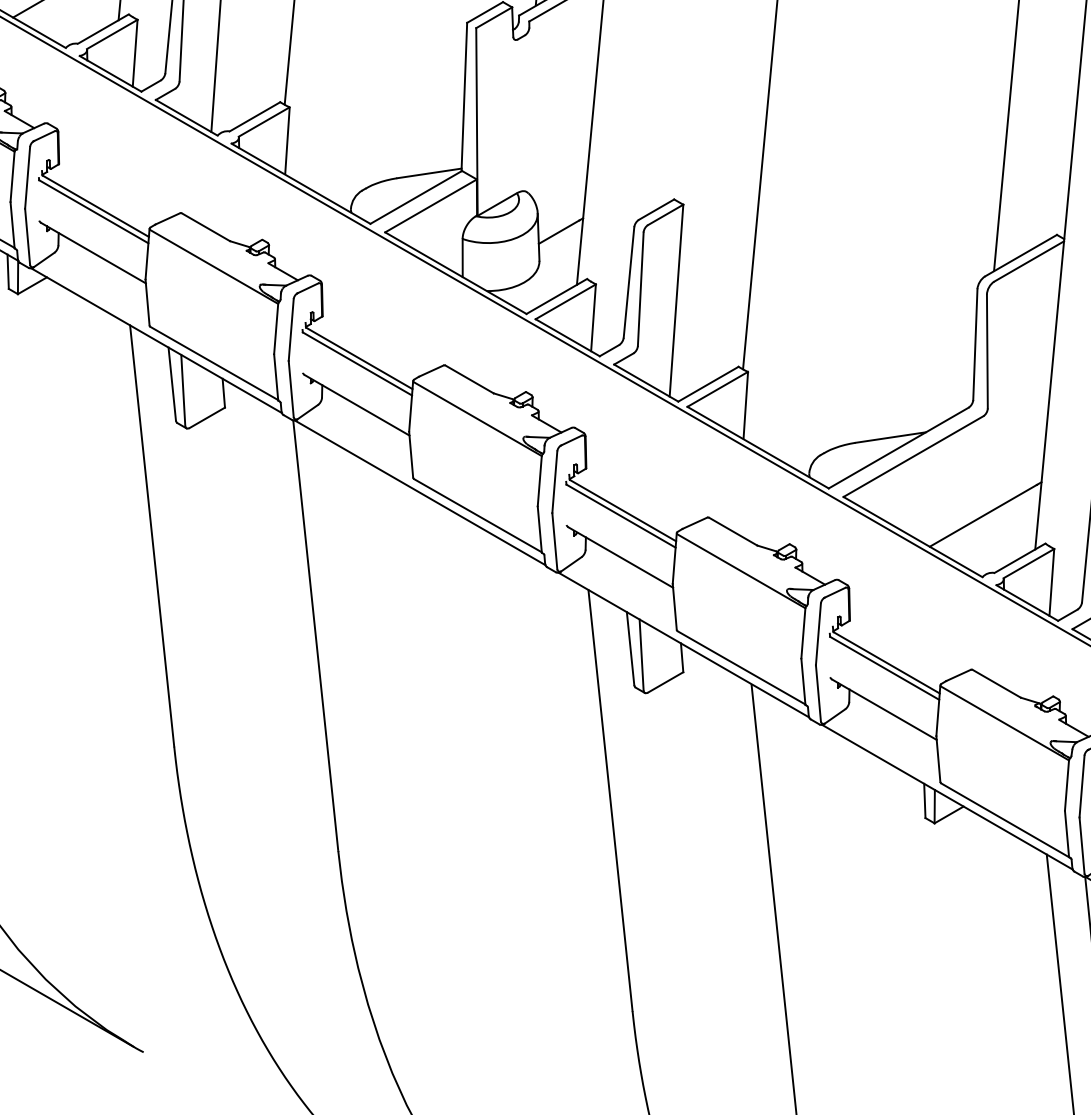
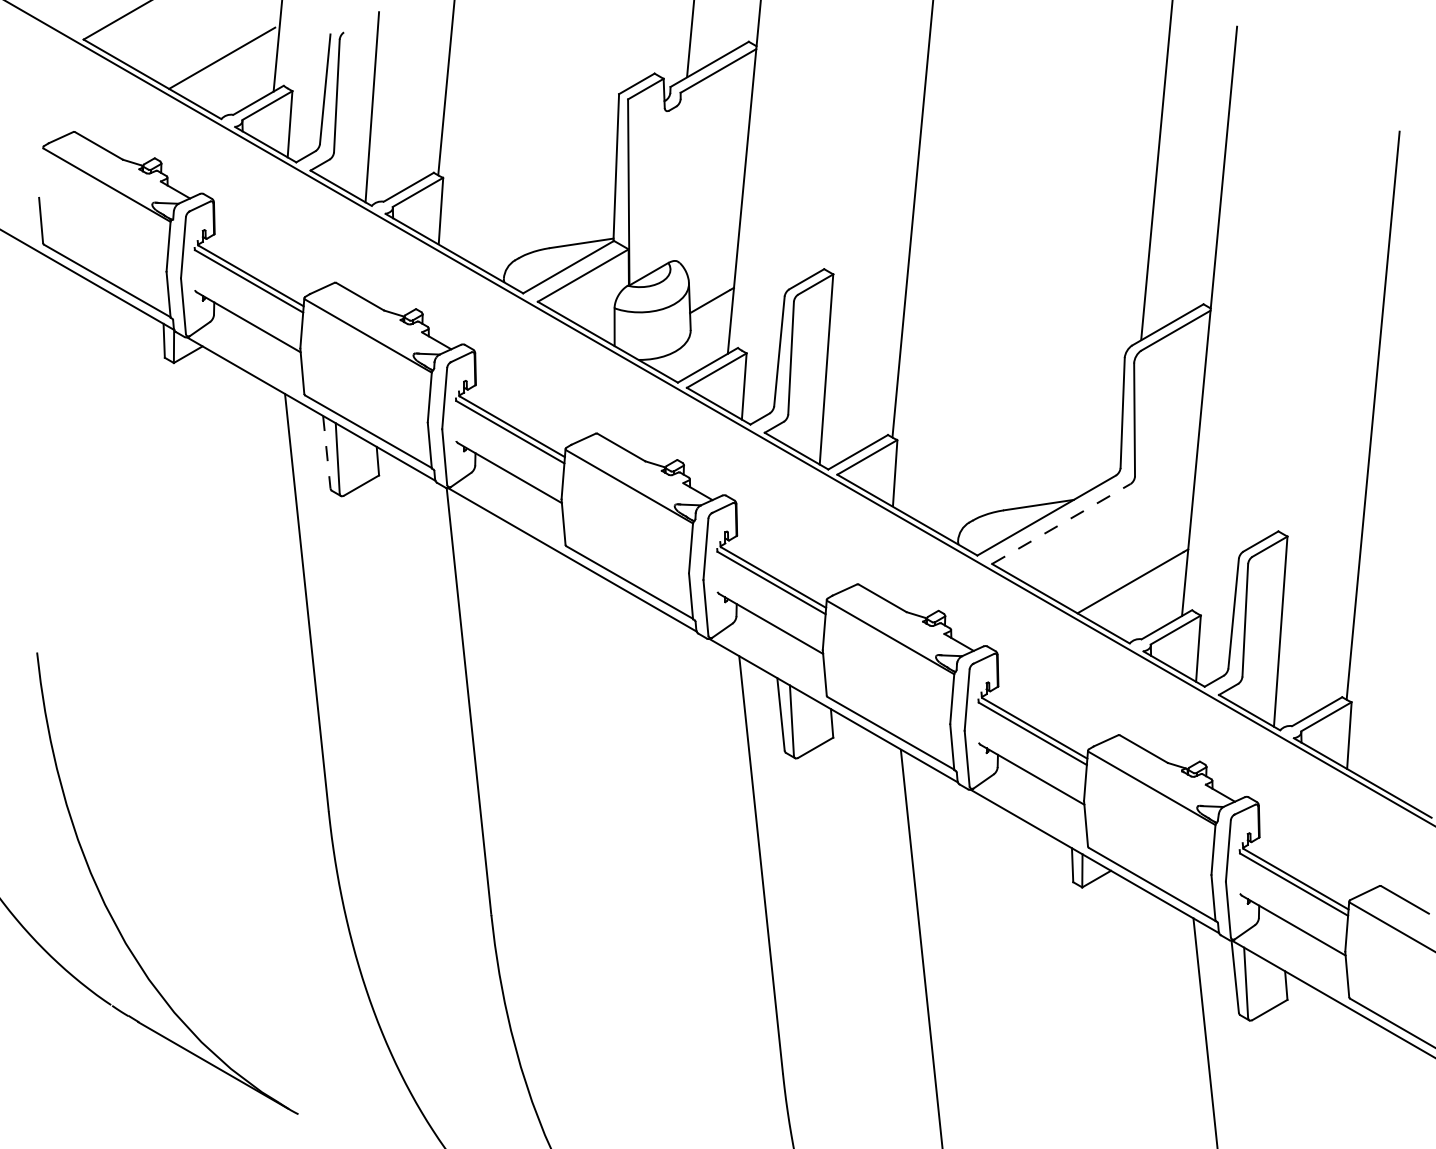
line: (171, 384) -> (326, 452), solid -> dashed
line: (913, 457) -> (1061, 524), solid -> dashed

